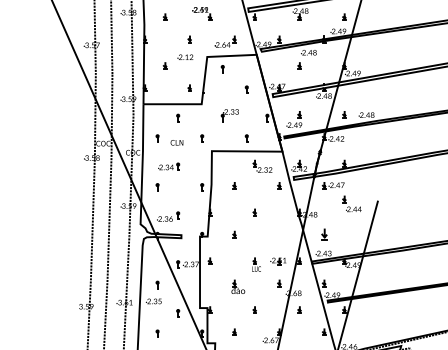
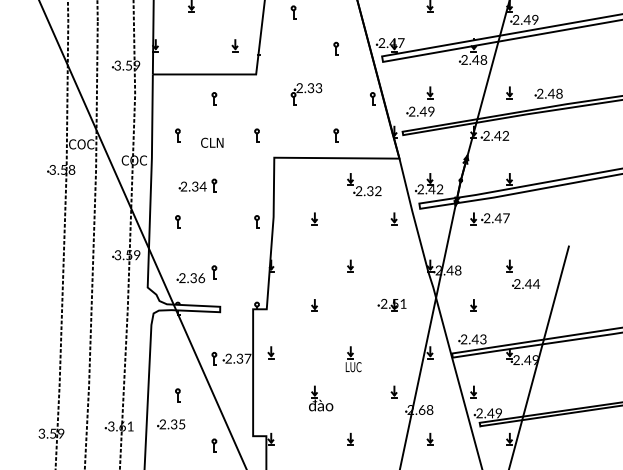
part: (351, 203) -> (521, 273), moved
part: (323, 234) -> (472, 305), size x0.62
part: (278, 261) -> (392, 305), moved

